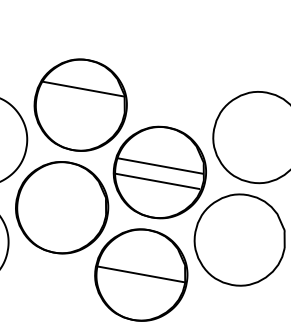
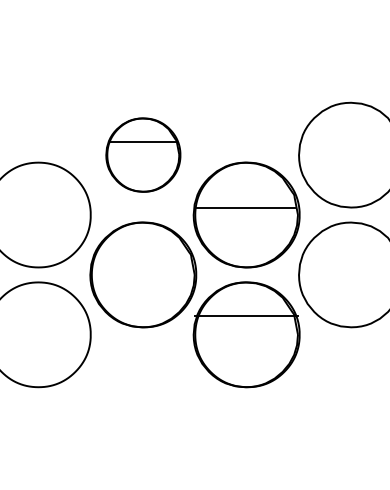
part: (80, 104) -> (143, 154), size x0.7
line: (157, 181) -> (245, 225), removed
line: (141, 274) -> (246, 316), moved

